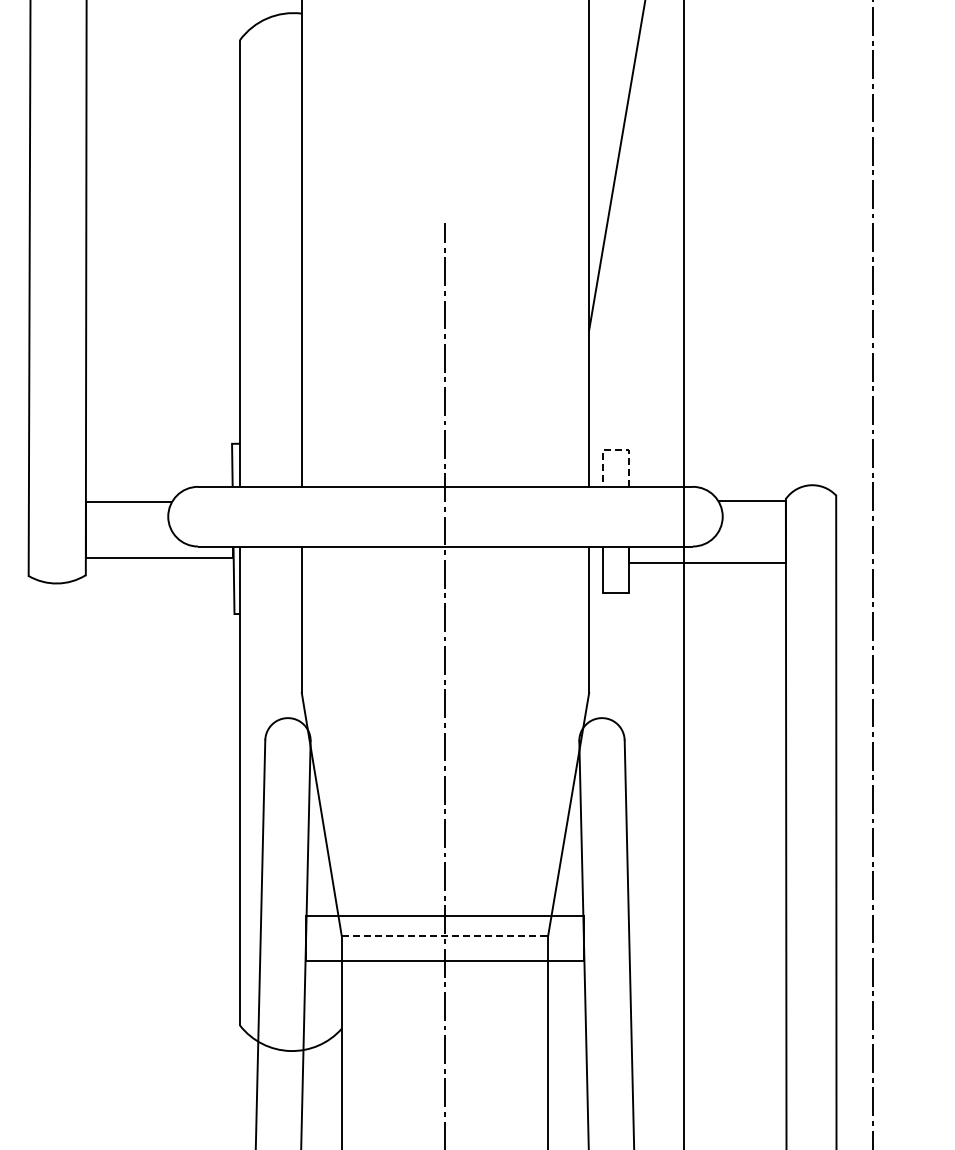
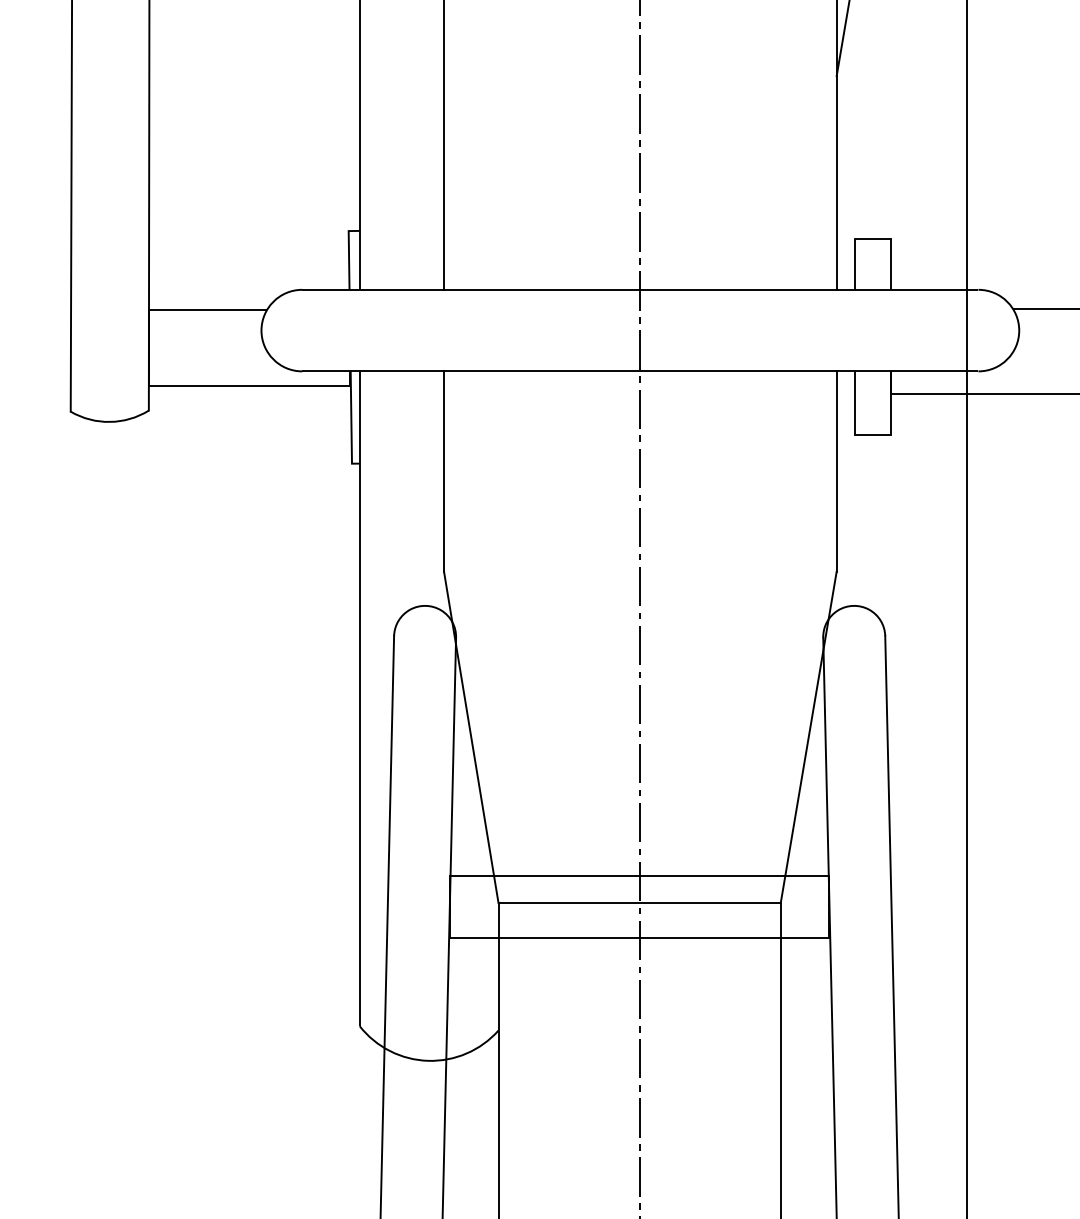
line: (615, 449) -> (872, 238), dashed -> solid
line: (445, 935) -> (640, 902), dashed -> solid

